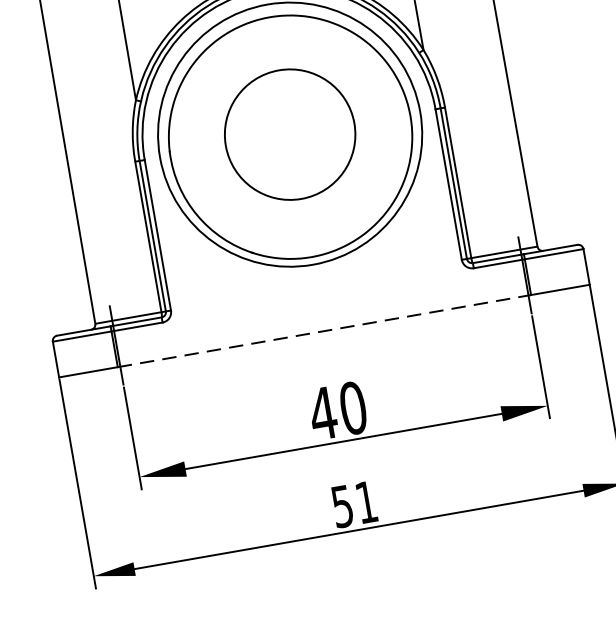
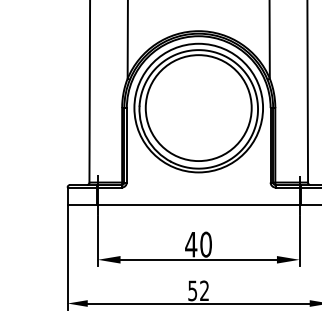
circle: (289, 135) -> (198, 108), size x1.67
line: (326, 331) -> (199, 205), dashed -> solid
text: (366, 501) -> (204, 290), 51 -> 52

